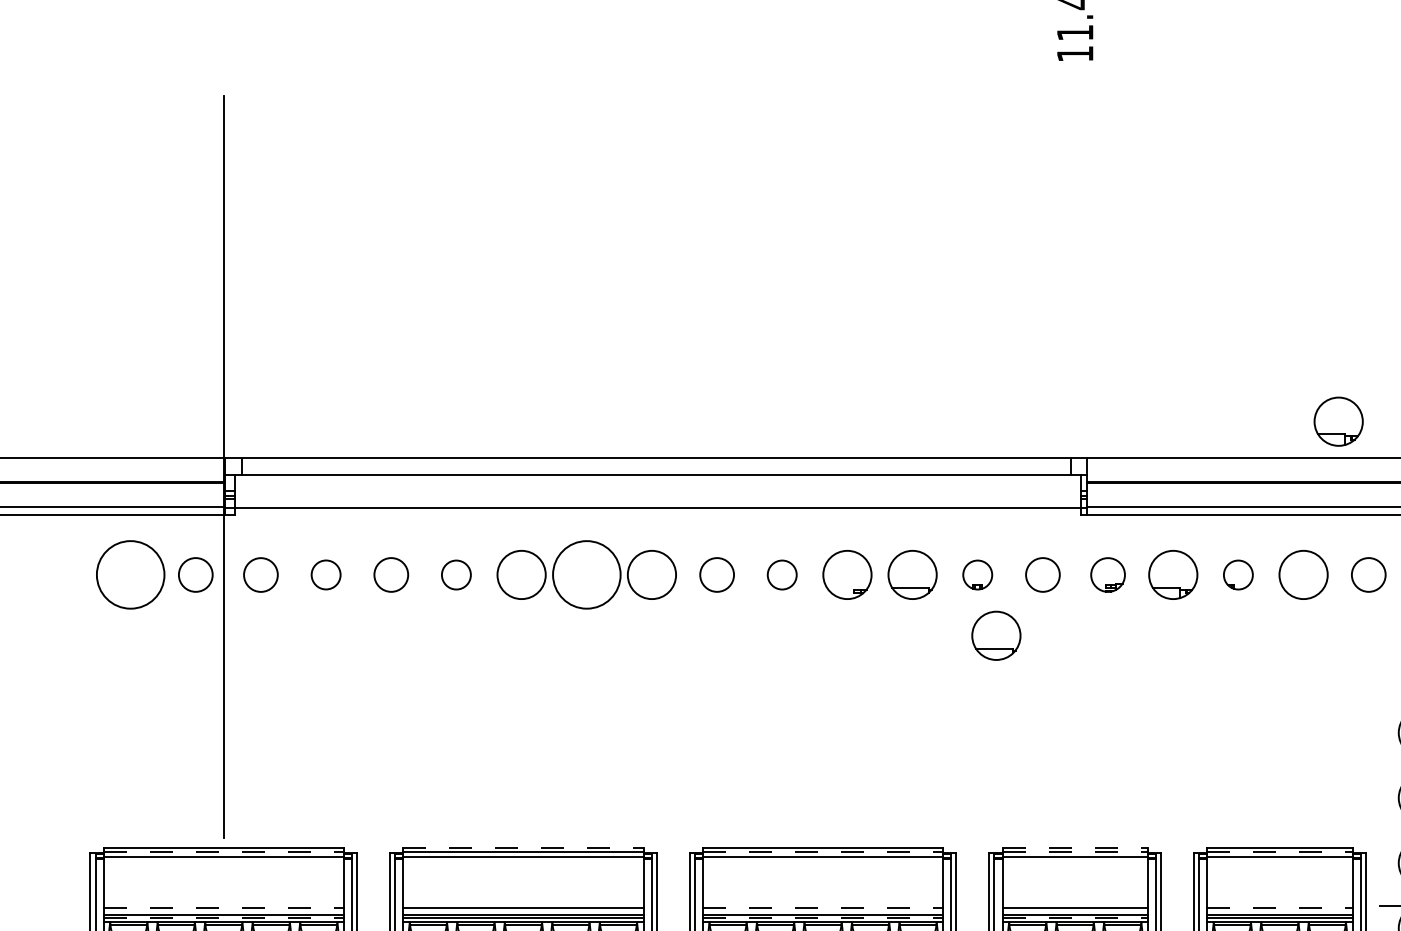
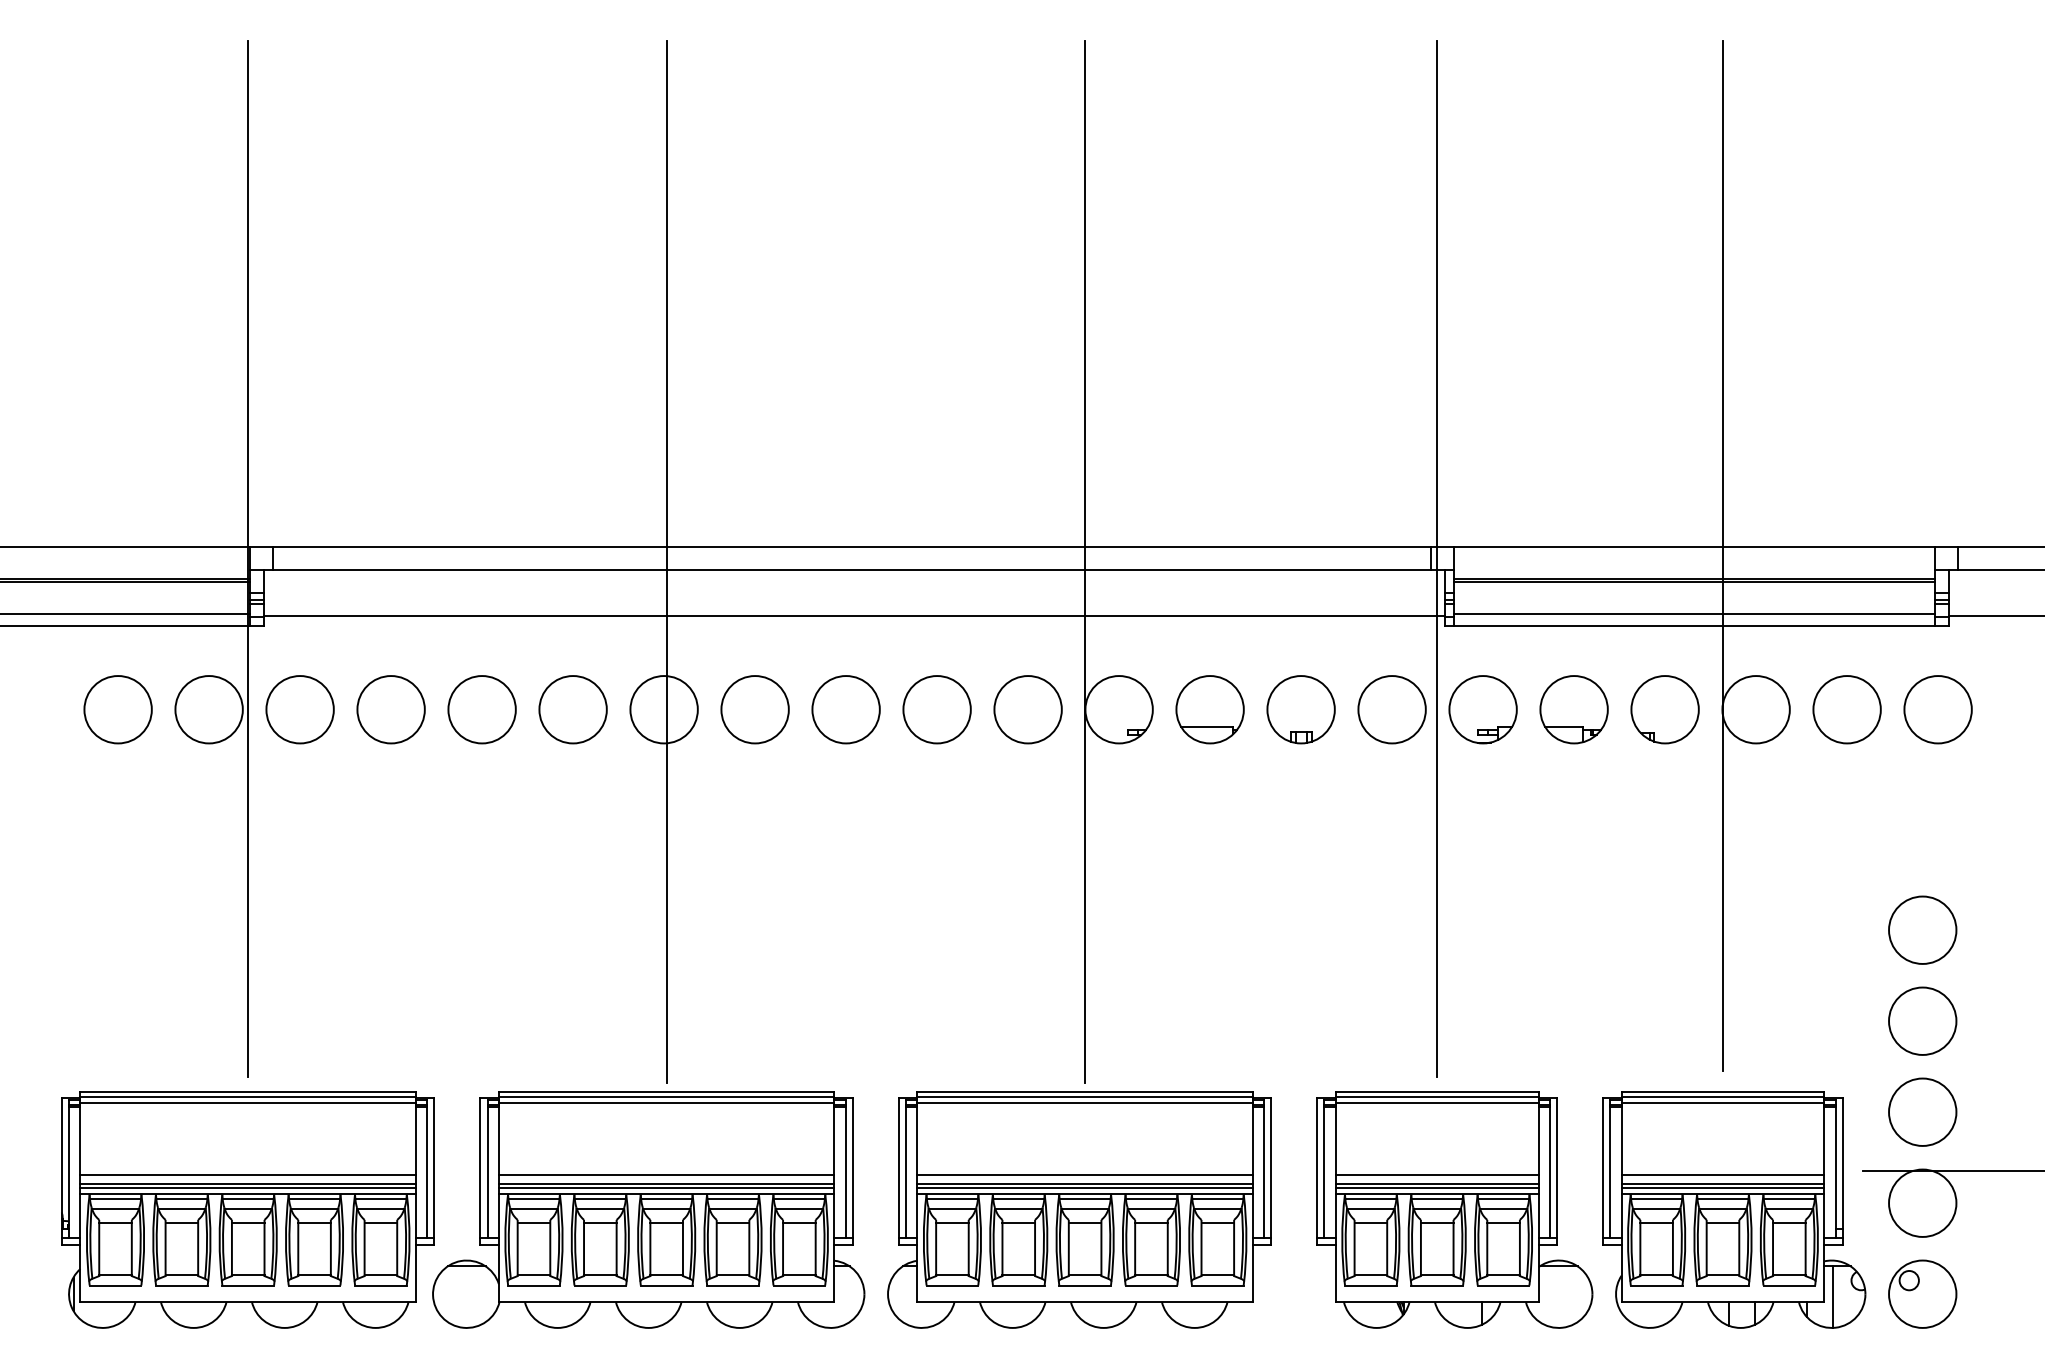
part: (1338, 421) -> (1804, 495), removed
line: (1279, 465) -> (1722, 556), added
line: (1075, 467) -> (1437, 559), added
line: (523, 468) -> (666, 561), added
line: (823, 468) -> (1085, 561), added
circle: (130, 574) -> (117, 709), size x0.71
circle: (195, 574) -> (208, 709), size x1.43
circle: (260, 574) -> (299, 709), size x1.43
circle: (325, 574) -> (390, 709), size x1.67
circle: (390, 574) -> (481, 709), size x1.43
circle: (456, 574) -> (572, 709), size x1.67
circle: (586, 574) -> (754, 709), size x0.71
circle: (716, 574) -> (936, 709), size x1.43
circle: (781, 574) -> (1027, 709), size x1.67
part: (977, 574) -> (1300, 709), size x1.67
circle: (1042, 574) -> (1391, 709), size x1.43
part: (1107, 574) -> (1482, 709), size x1.43
part: (1237, 574) -> (1664, 709), size x1.67
circle: (1368, 574) -> (1846, 709), size x1.43
part: (995, 635) -> (1326, 794), removed
line: (523, 848) -> (666, 1091), dashed -> solid
line: (1075, 848) -> (1437, 1091), dashed -> solid
line: (223, 852) -> (248, 1097), dashed -> solid
line: (823, 852) -> (1085, 1097), dashed -> solid
line: (1075, 852) -> (1437, 1097), dashed -> solid
line: (1280, 852) -> (1723, 1097), dashed -> solid
line: (223, 907) -> (248, 1174), dashed -> solid
line: (823, 907) -> (1085, 1174), dashed -> solid
line: (1280, 907) -> (1723, 1174), dashed -> solid
line: (223, 917) -> (248, 1188), dashed -> solid
line: (823, 917) -> (1085, 1188), dashed -> solid
line: (1075, 917) -> (1437, 1188), dashed -> solid

